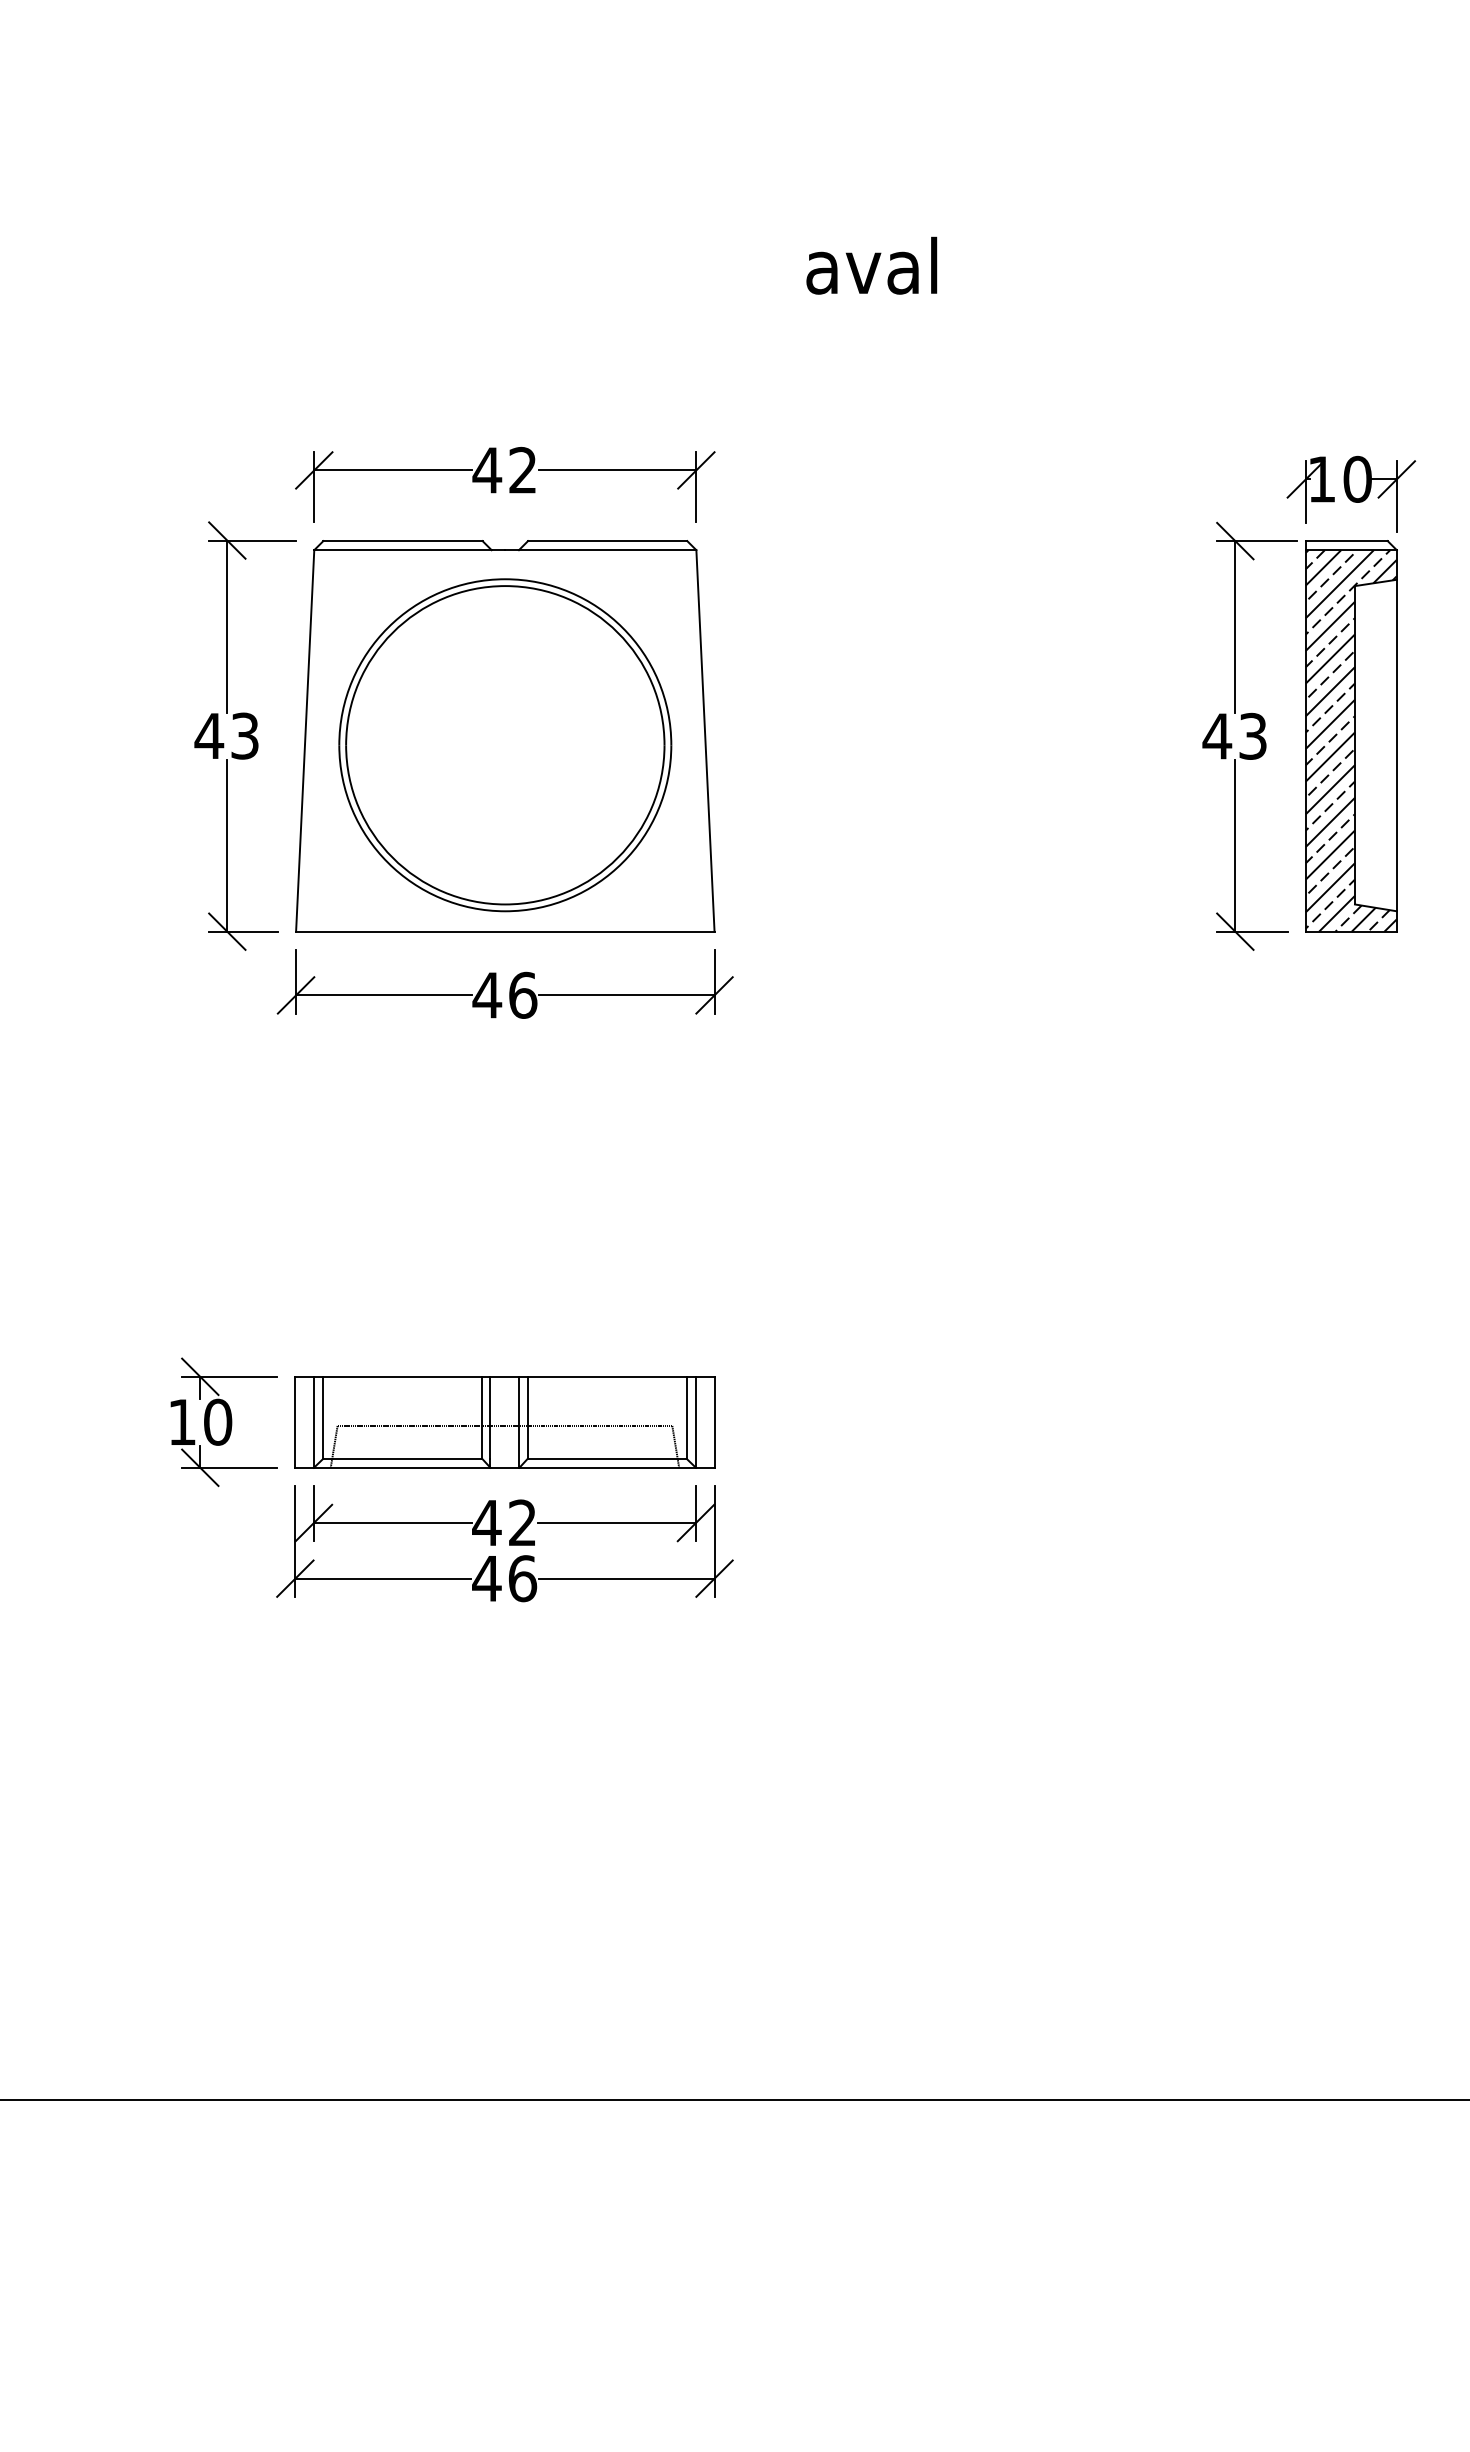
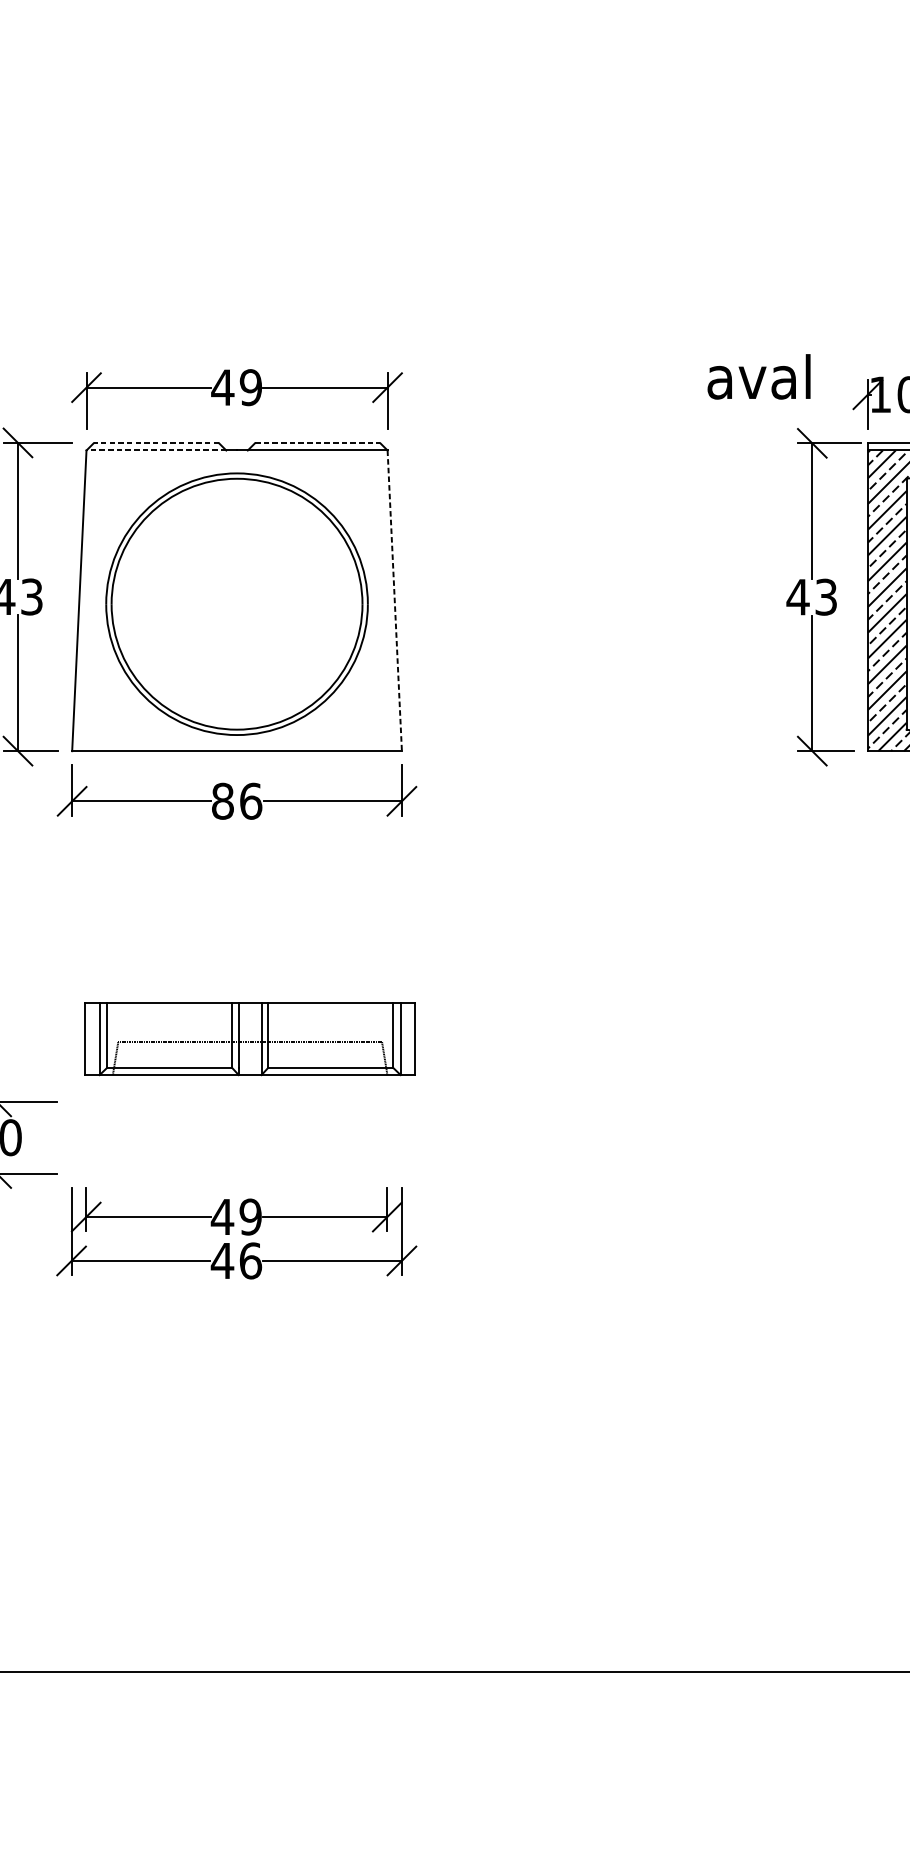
text: (871, 265) -> (758, 376), moved
text: (522, 470) -> (250, 387), 42 -> 49
line: (402, 541) -> (156, 443), solid -> dashed
line: (607, 541) -> (317, 443), solid -> dashed
line: (402, 550) -> (156, 450), solid -> dashed
line: (705, 741) -> (394, 601), solid -> dashed
text: (487, 994) -> (223, 800), 46 -> 86
part: (504, 1422) -> (249, 1039), moved
text: (522, 1522) -> (250, 1216), 42 -> 49

